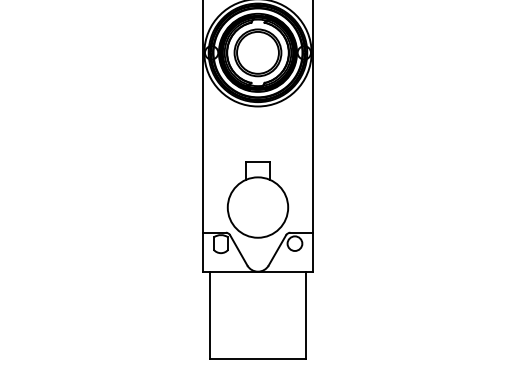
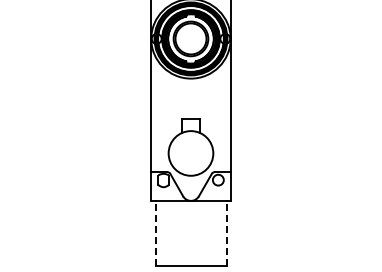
line: (210, 314) -> (155, 232), solid -> dashed
line: (305, 314) -> (226, 232), solid -> dashed

